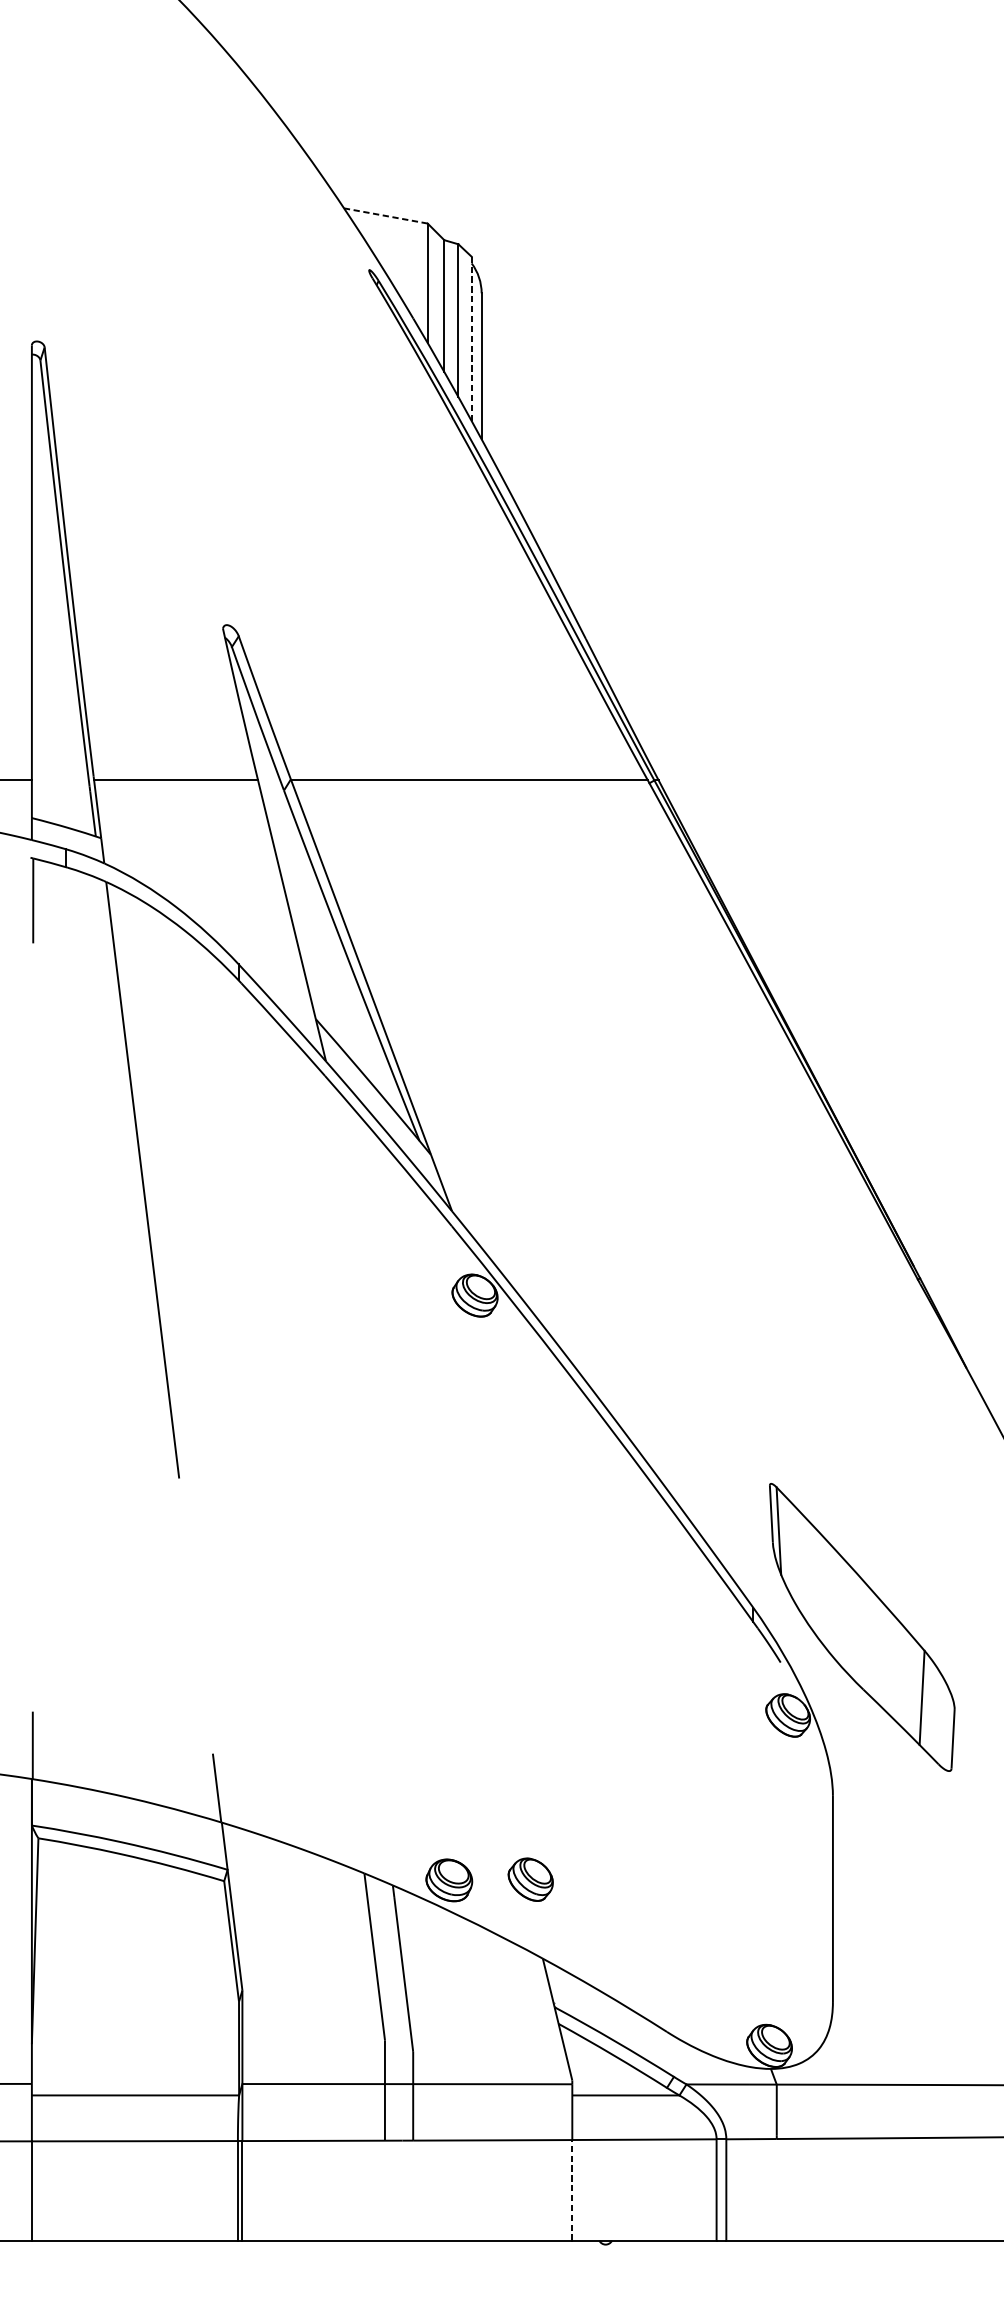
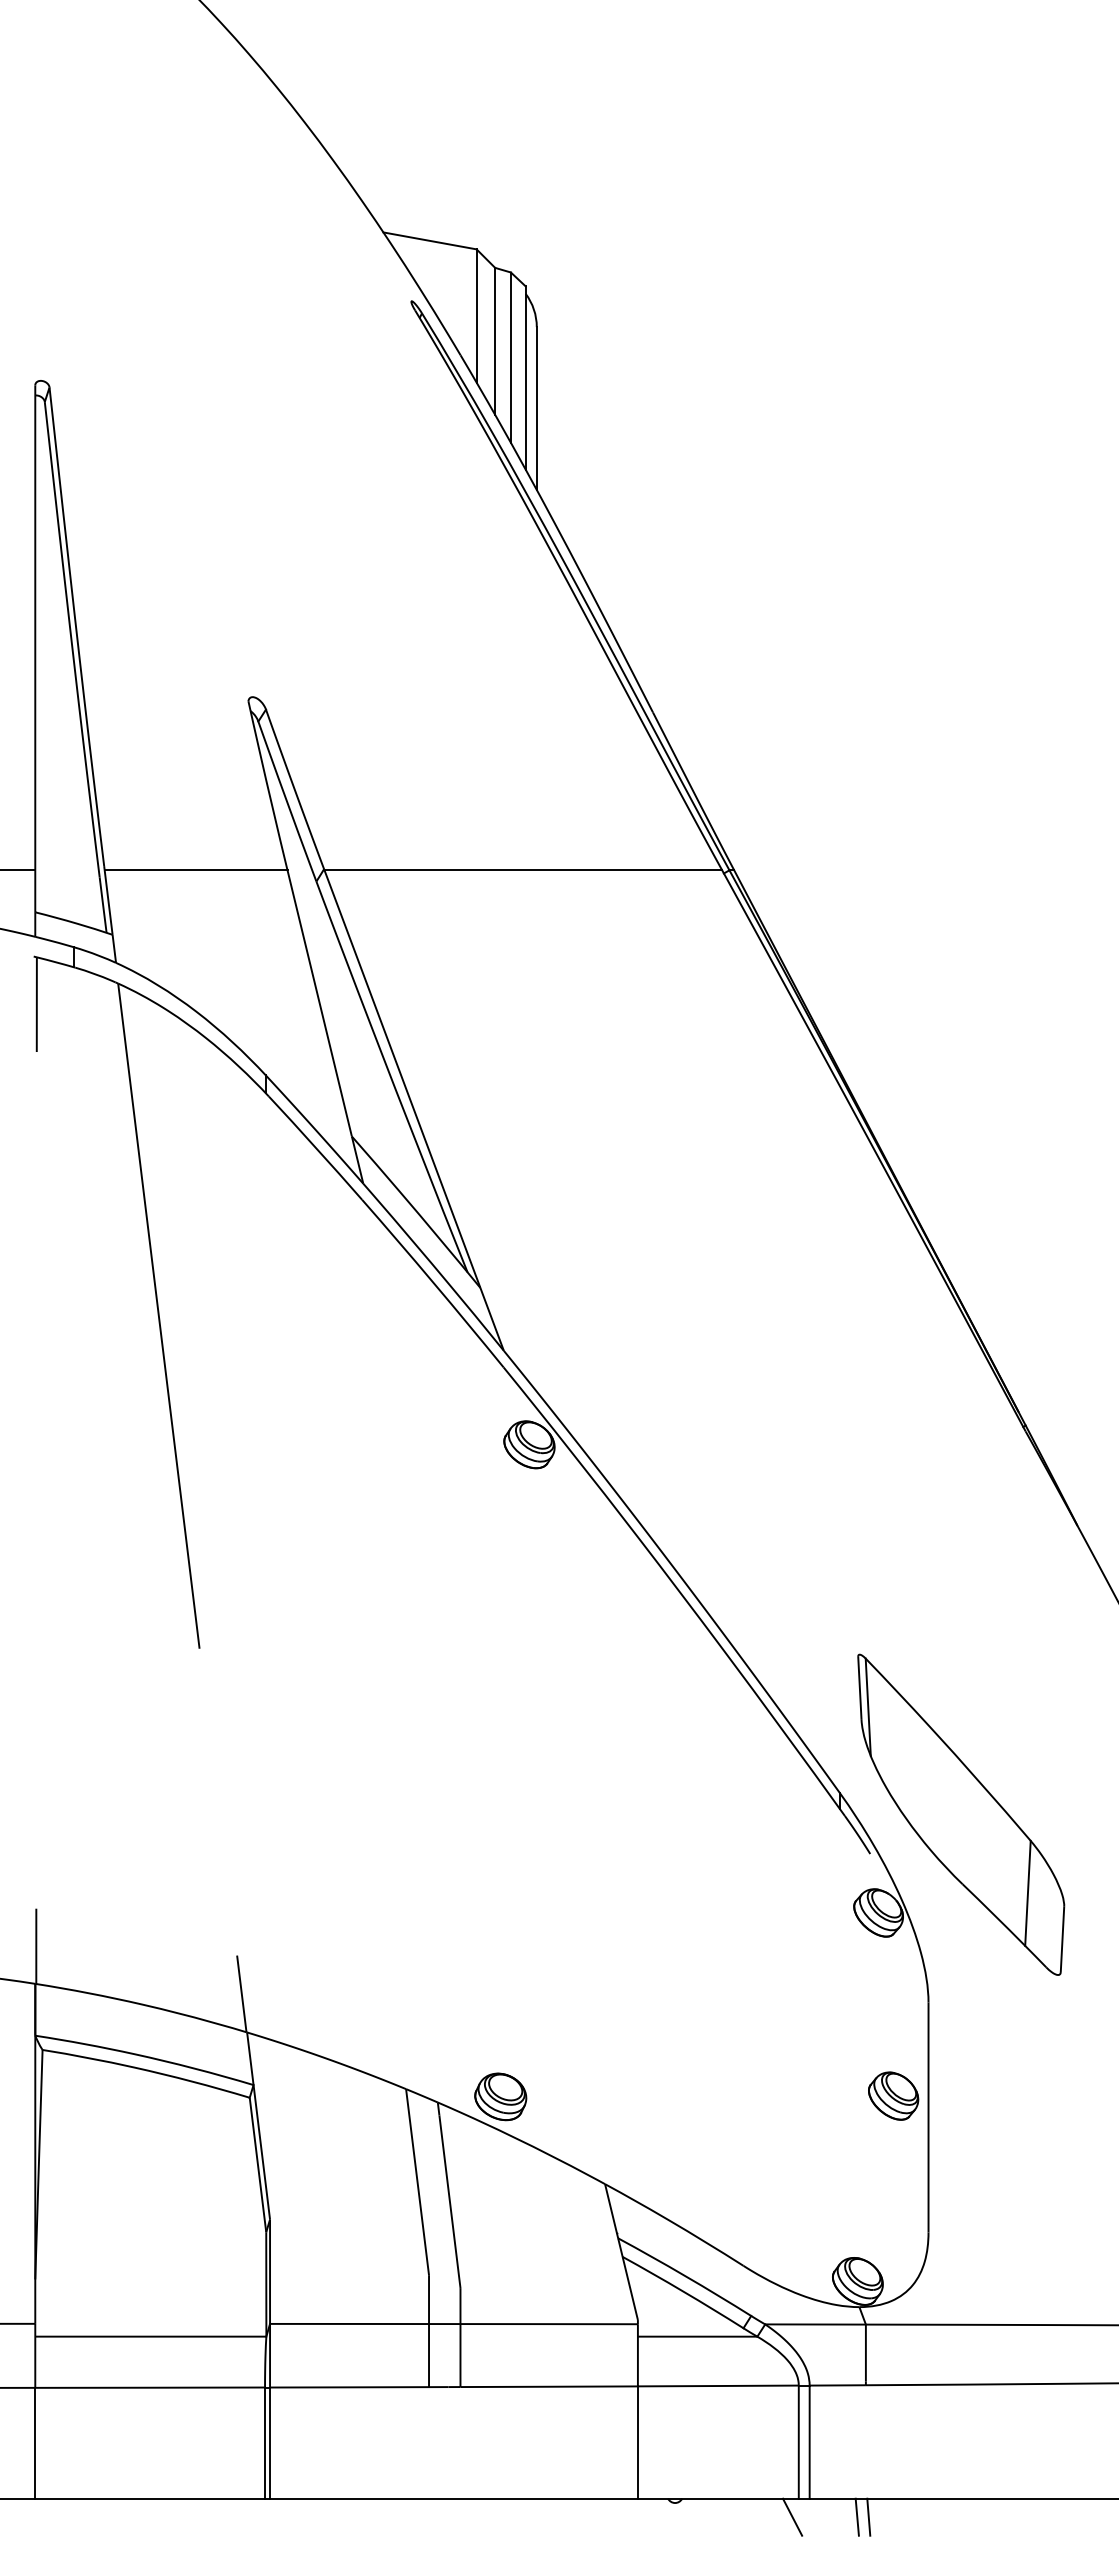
line: (385, 215) -> (429, 240), dashed -> solid
line: (471, 339) -> (525, 378), dashed -> solid
part: (530, 1879) -> (893, 2095), moved
line: (571, 2190) -> (637, 2442), dashed -> solid
line: (710, 2256) -> (792, 2516), added
line: (768, 2256) -> (856, 2516), added
line: (779, 2256) -> (868, 2516), added

